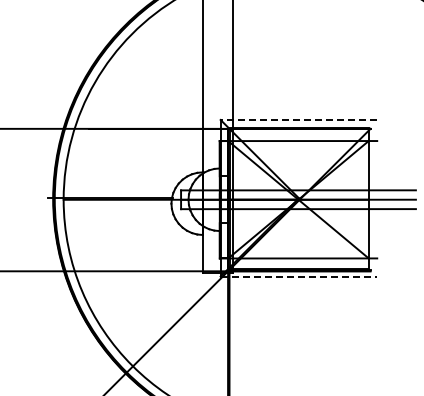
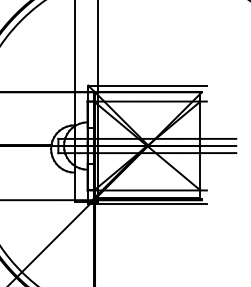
line: (298, 120) -> (147, 86), dashed -> solid
line: (299, 276) -> (148, 204), dashed -> solid

